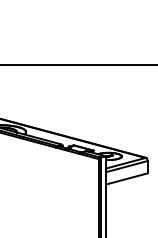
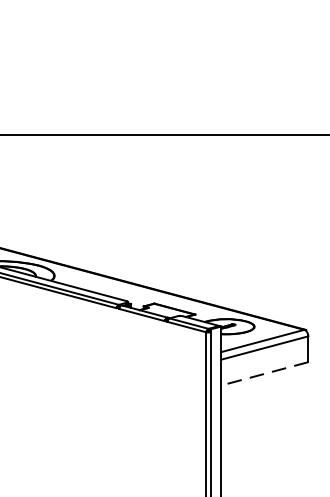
line: (126, 178) -> (264, 372), solid -> dashed

